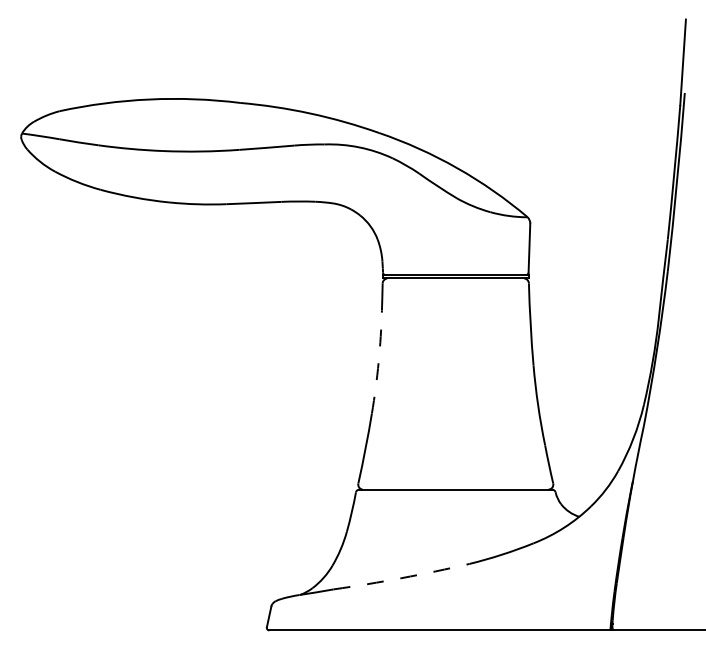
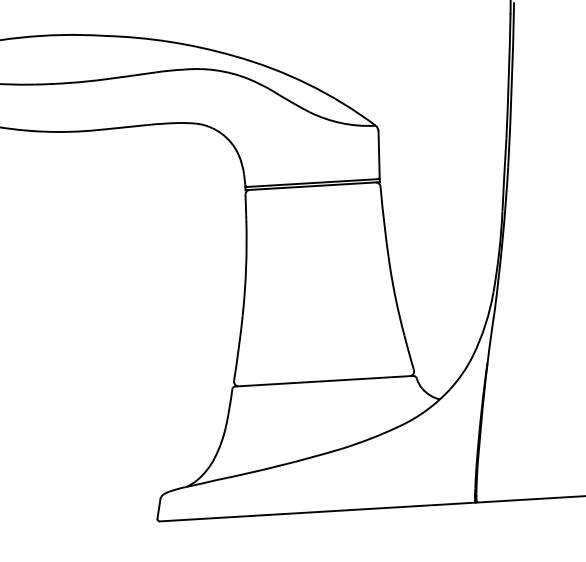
arc: (378, 362) -> (245, 268), dashed -> solid
arc: (401, 578) -> (279, 466), dashed -> solid

